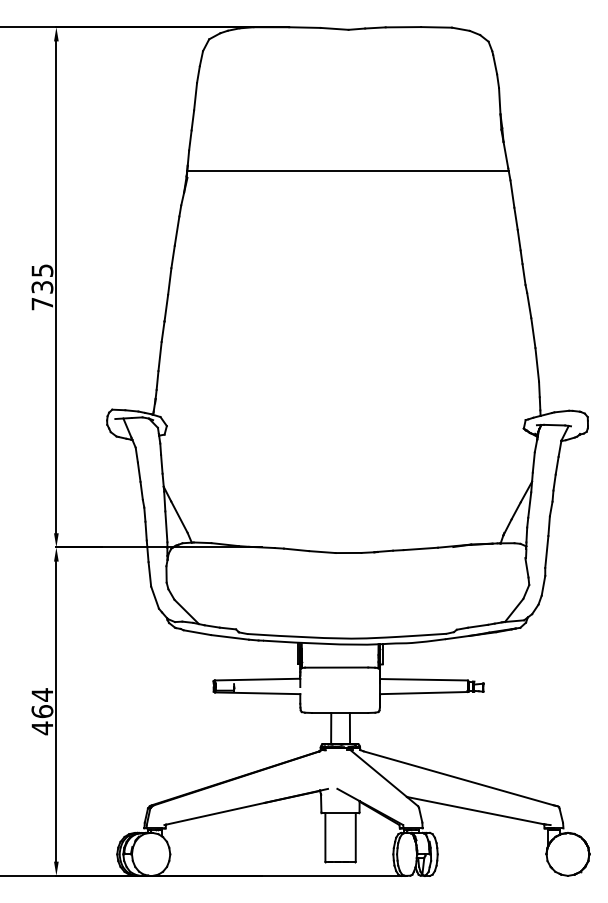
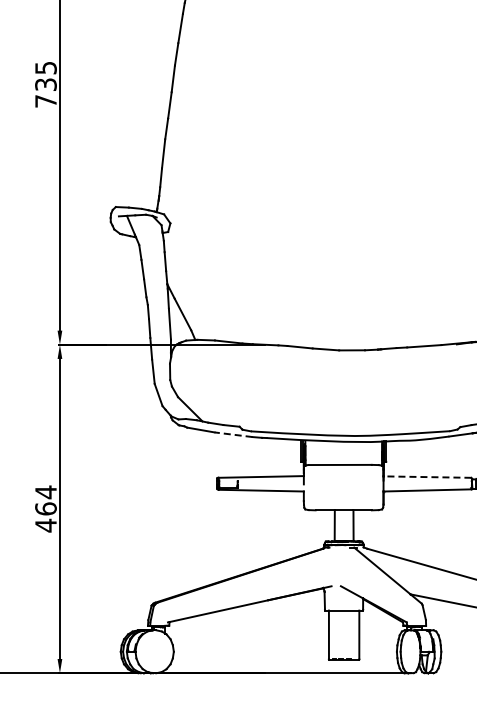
line: (229, 637) -> (233, 434), solid -> dashed
line: (423, 679) -> (427, 476), solid -> dashed

